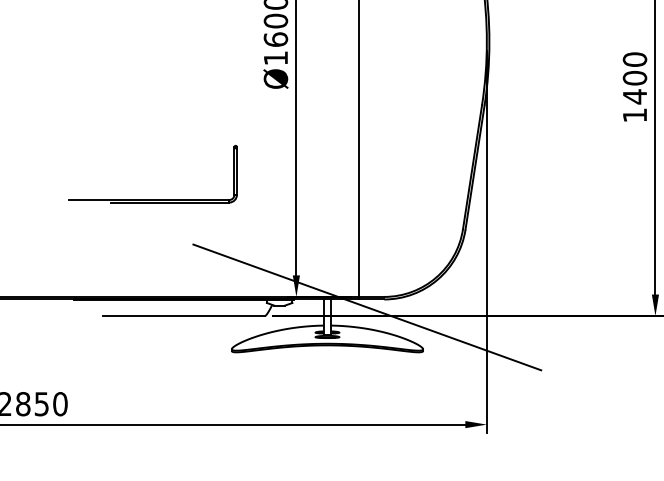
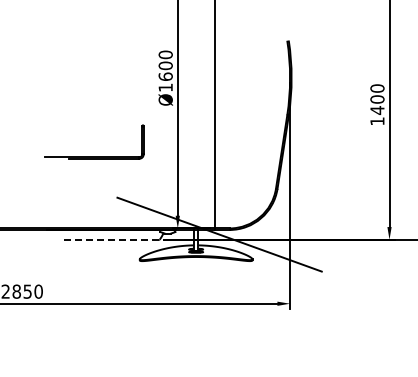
part: (153, 198) -> (94, 156), moved
line: (183, 315) -> (111, 239), solid -> dashed

